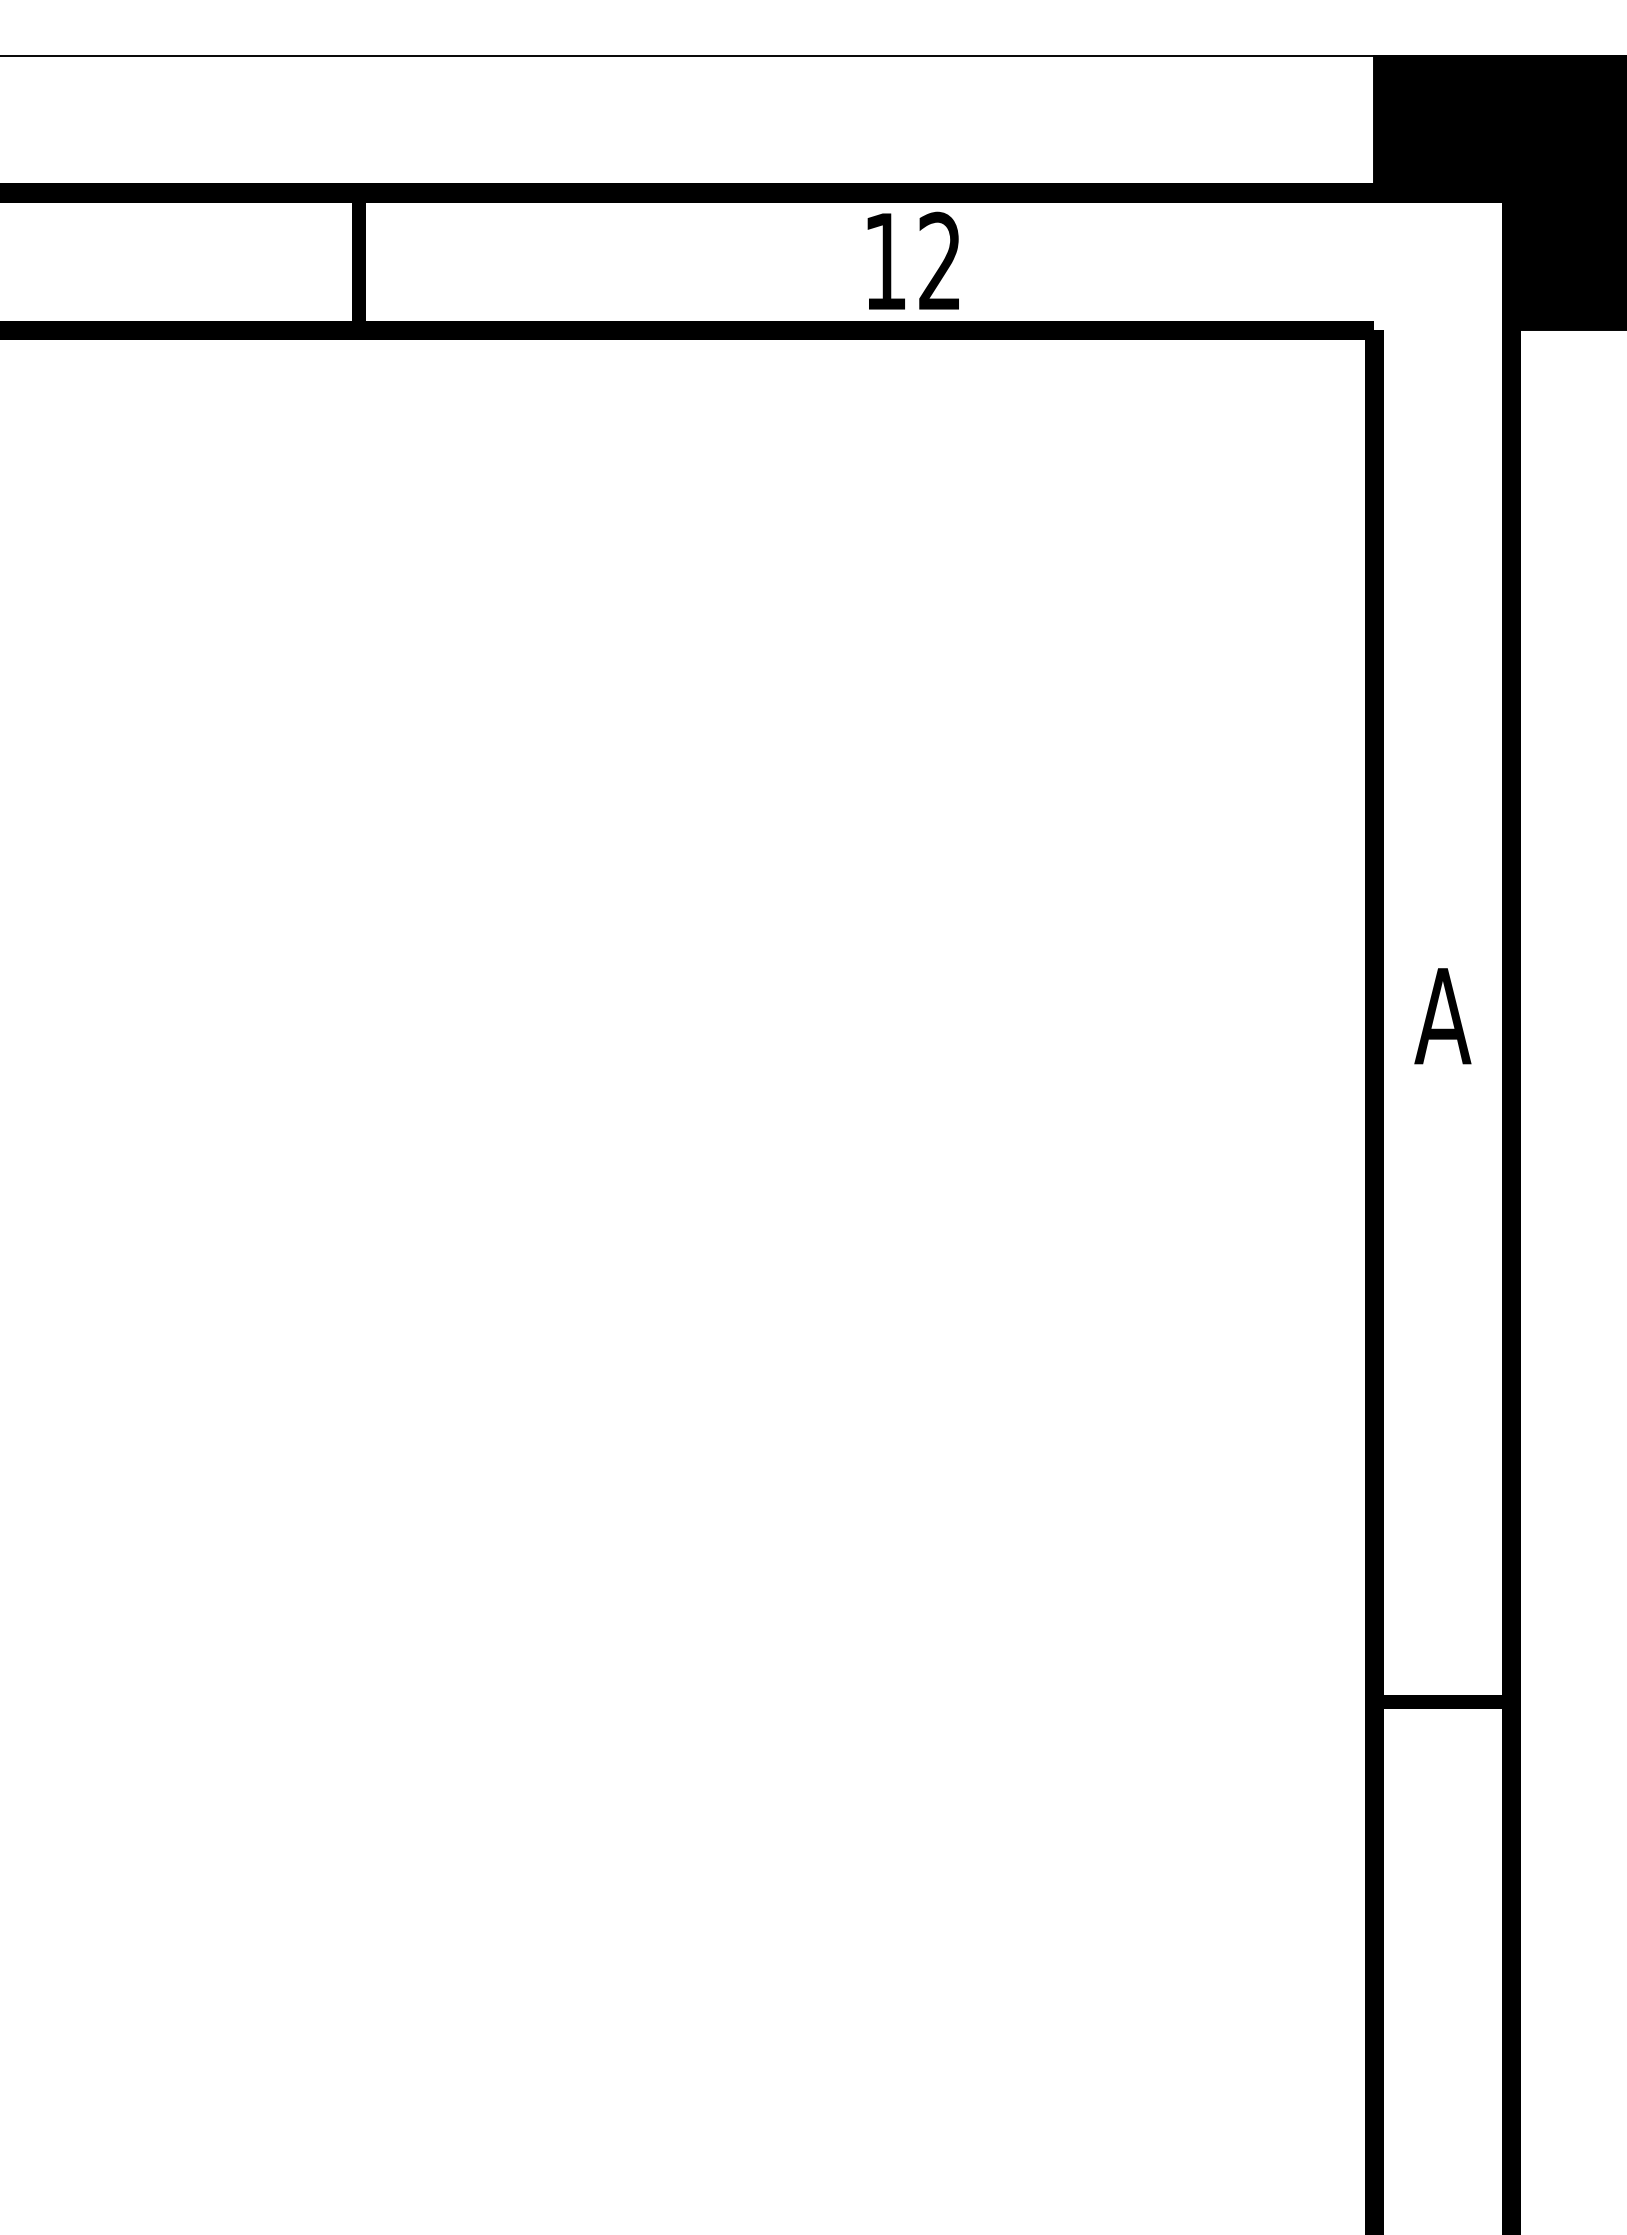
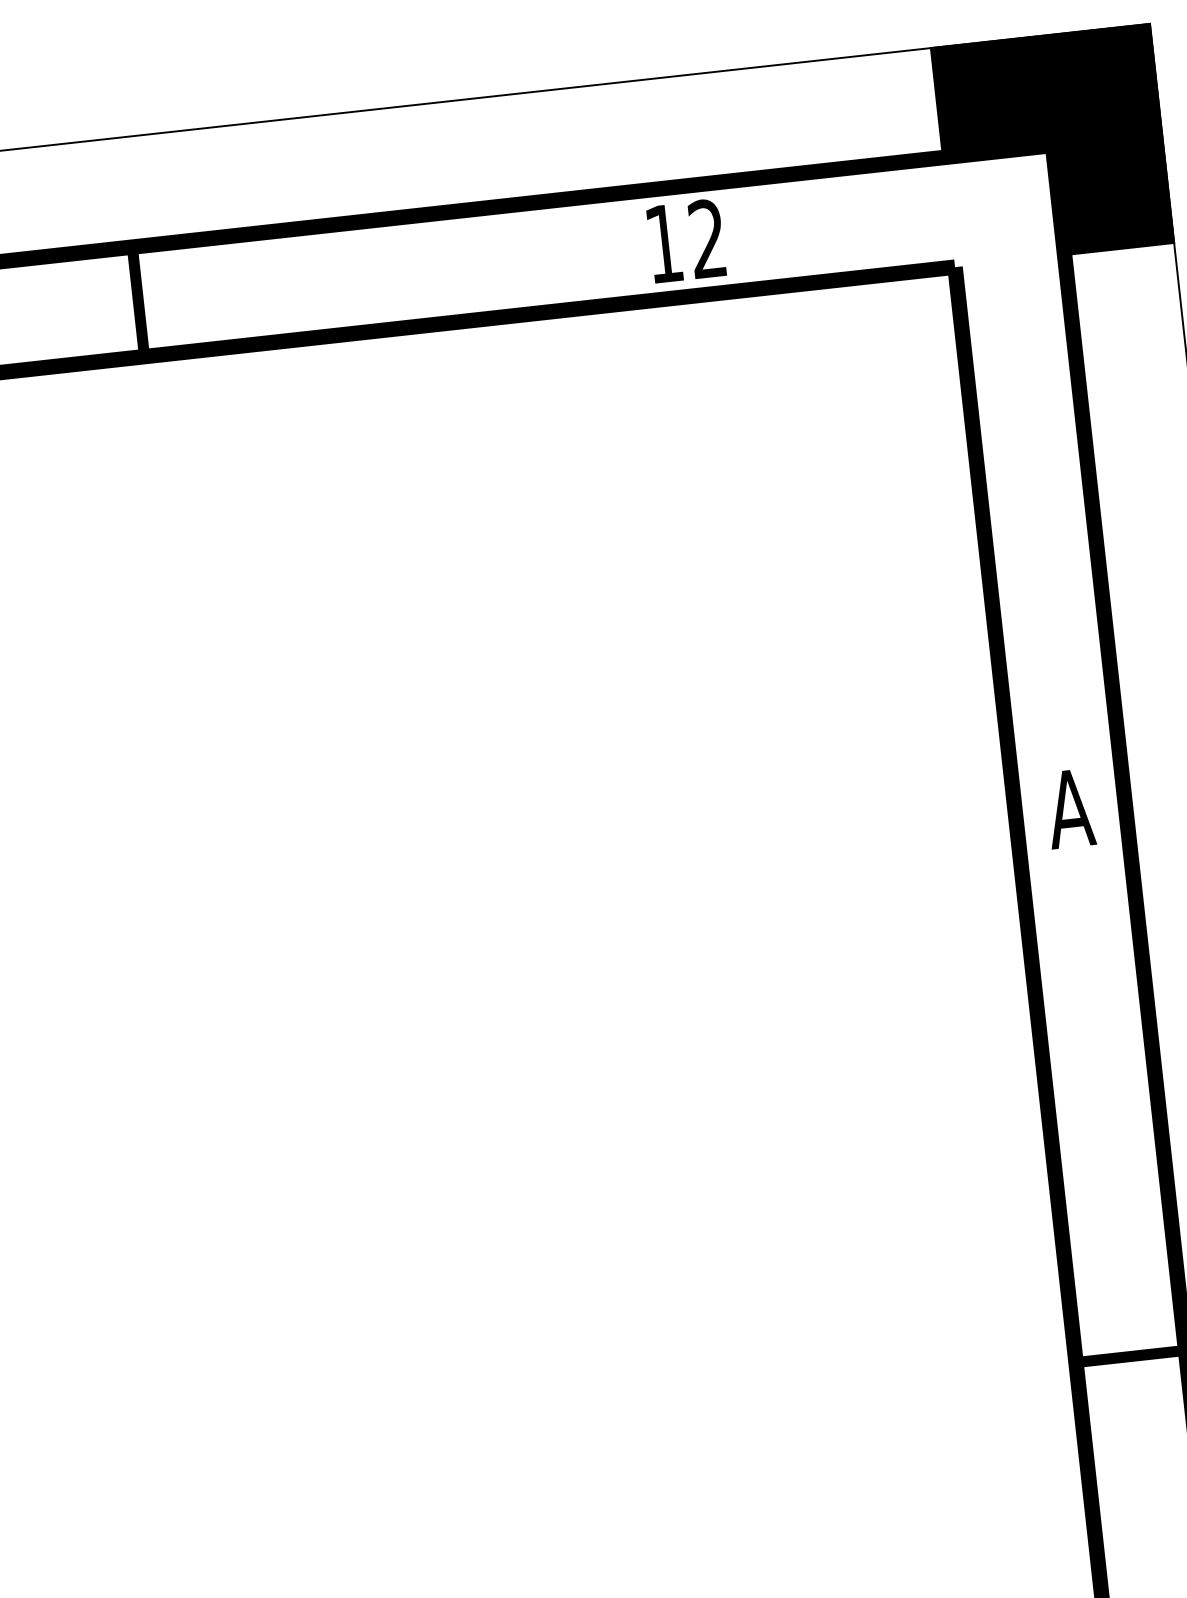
text: (912, 260) -> (685, 240), moved

